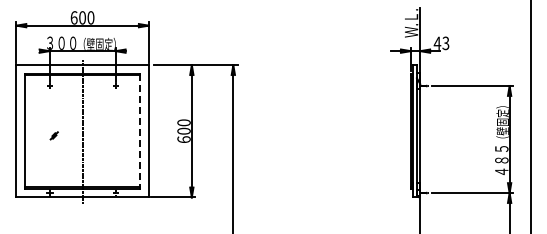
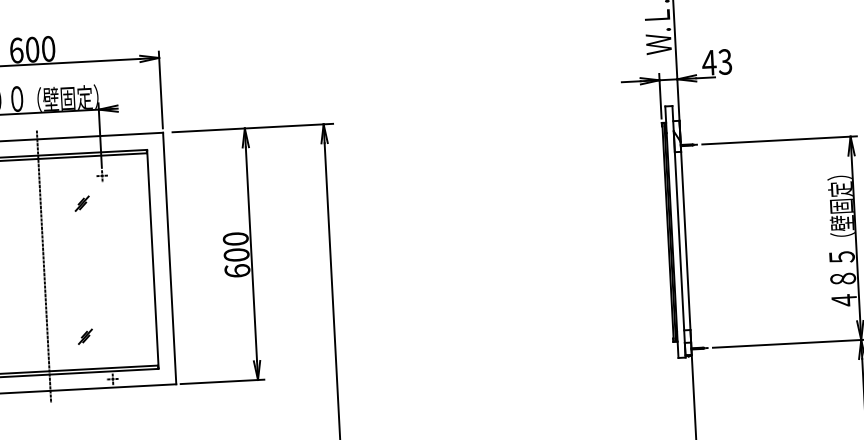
part: (104, 99) -> (82, 202), added
line: (139, 131) -> (152, 259), dashed -> solid
part: (102, 169) -> (85, 335), added

